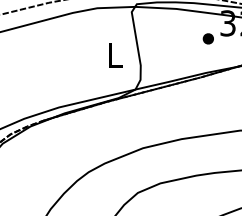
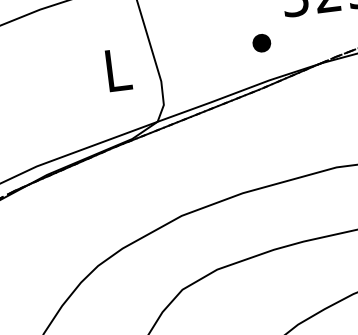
part: (207, 38) -> (260, 42), moved

